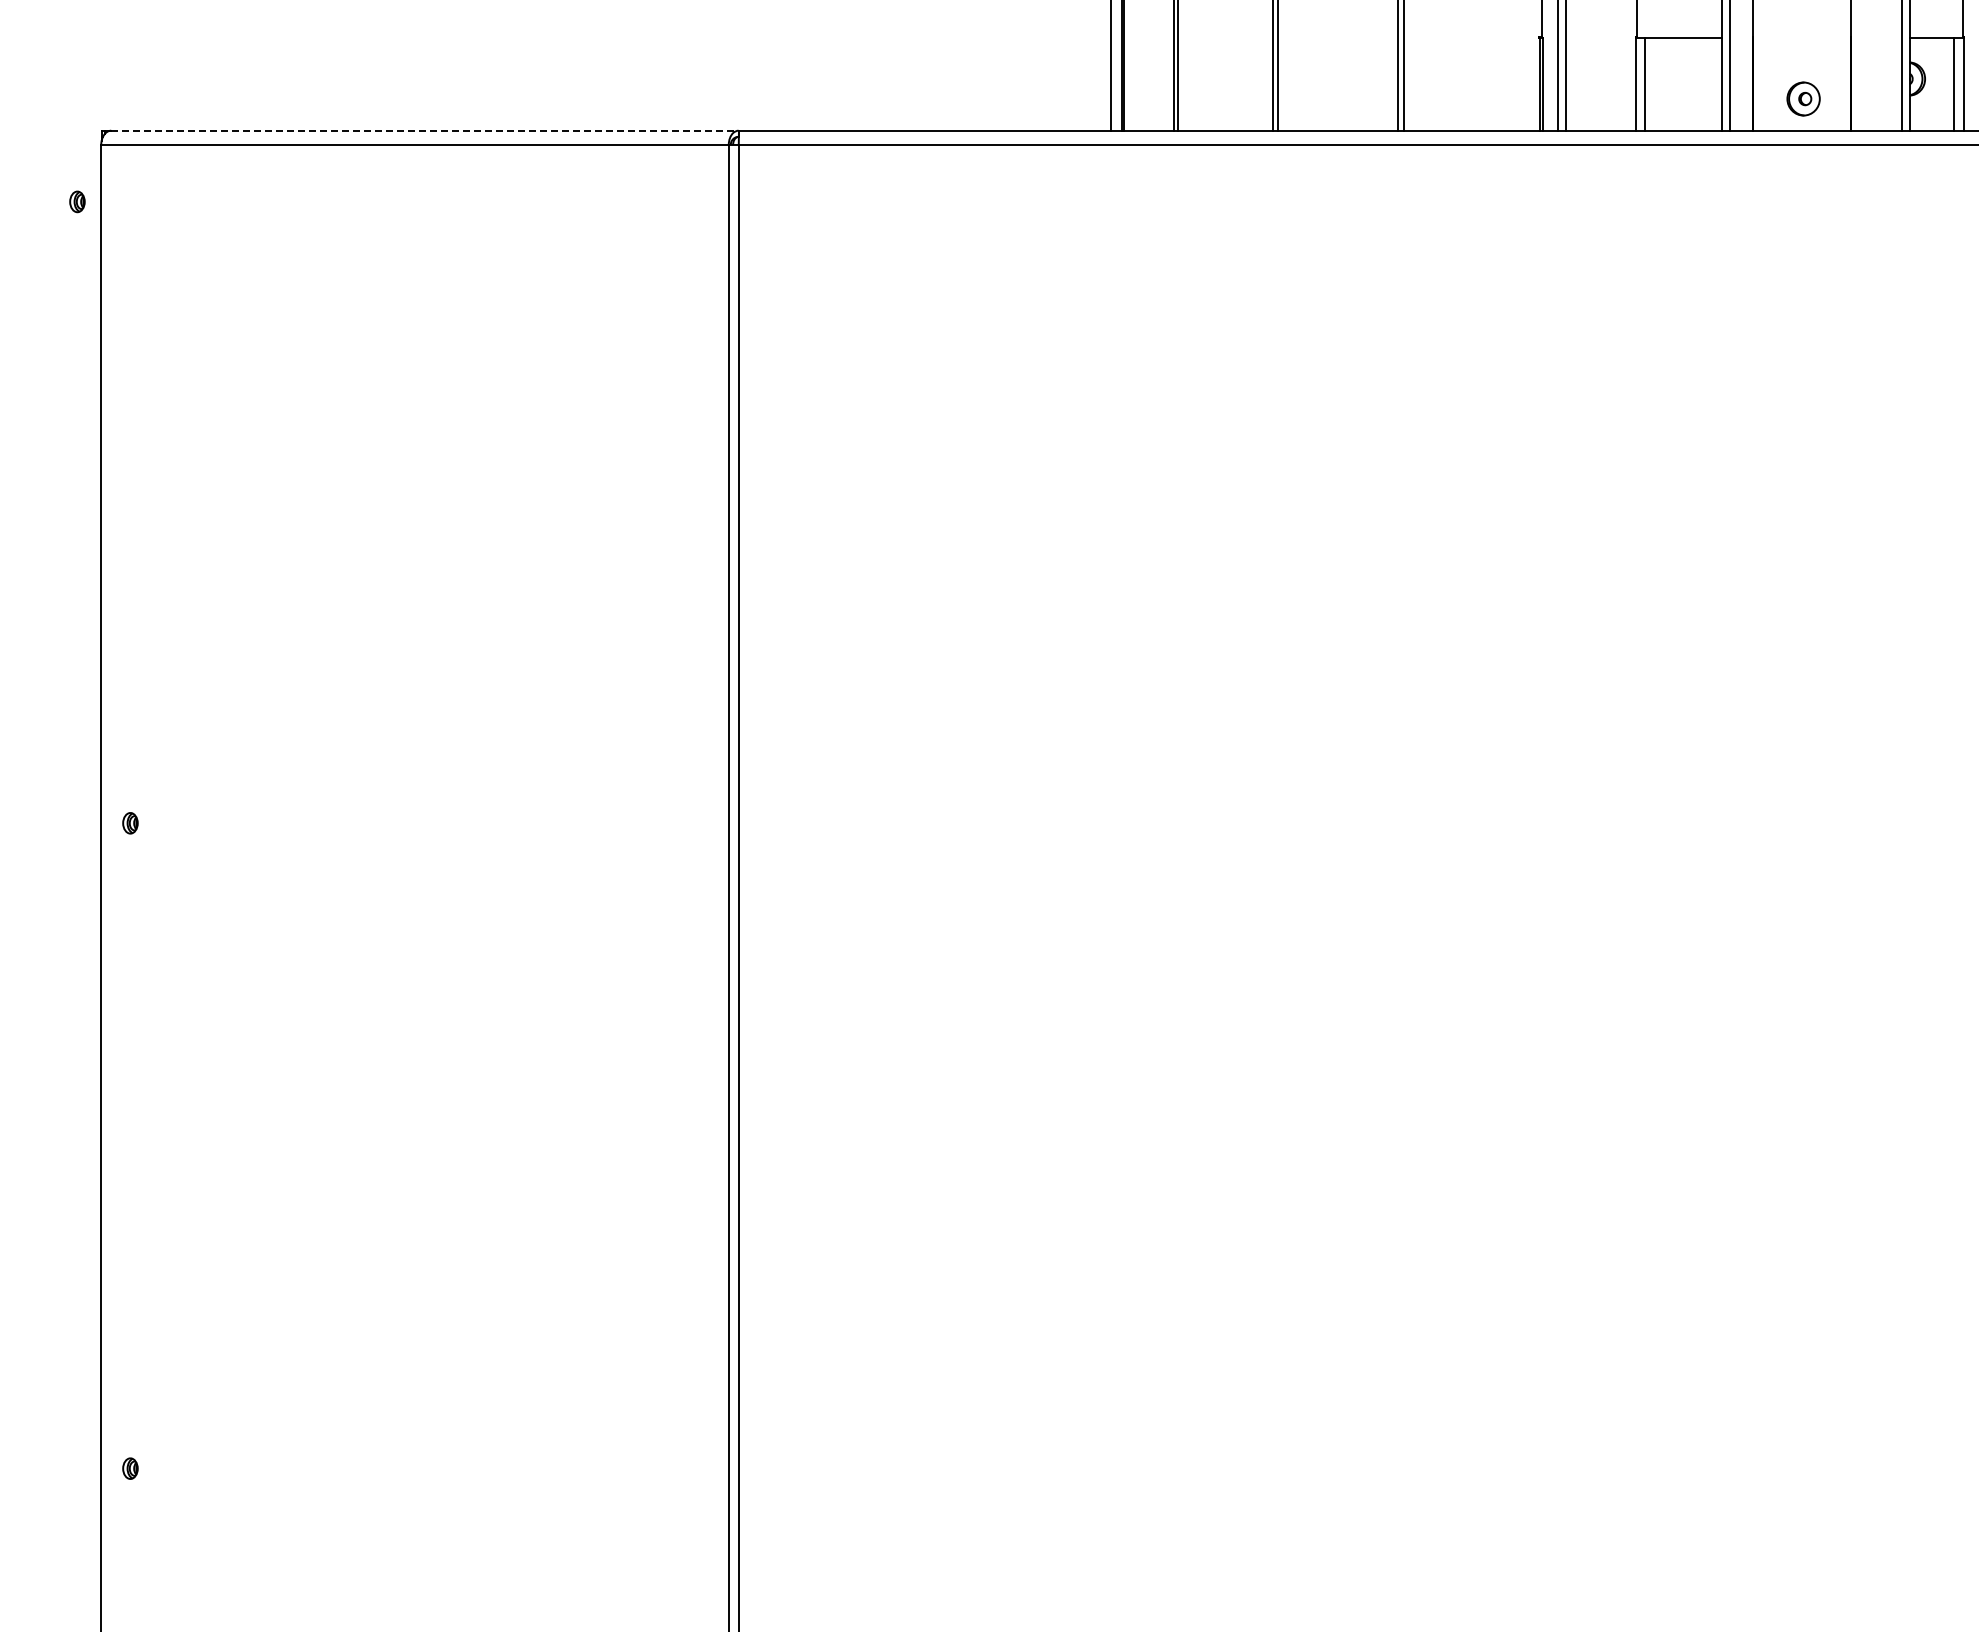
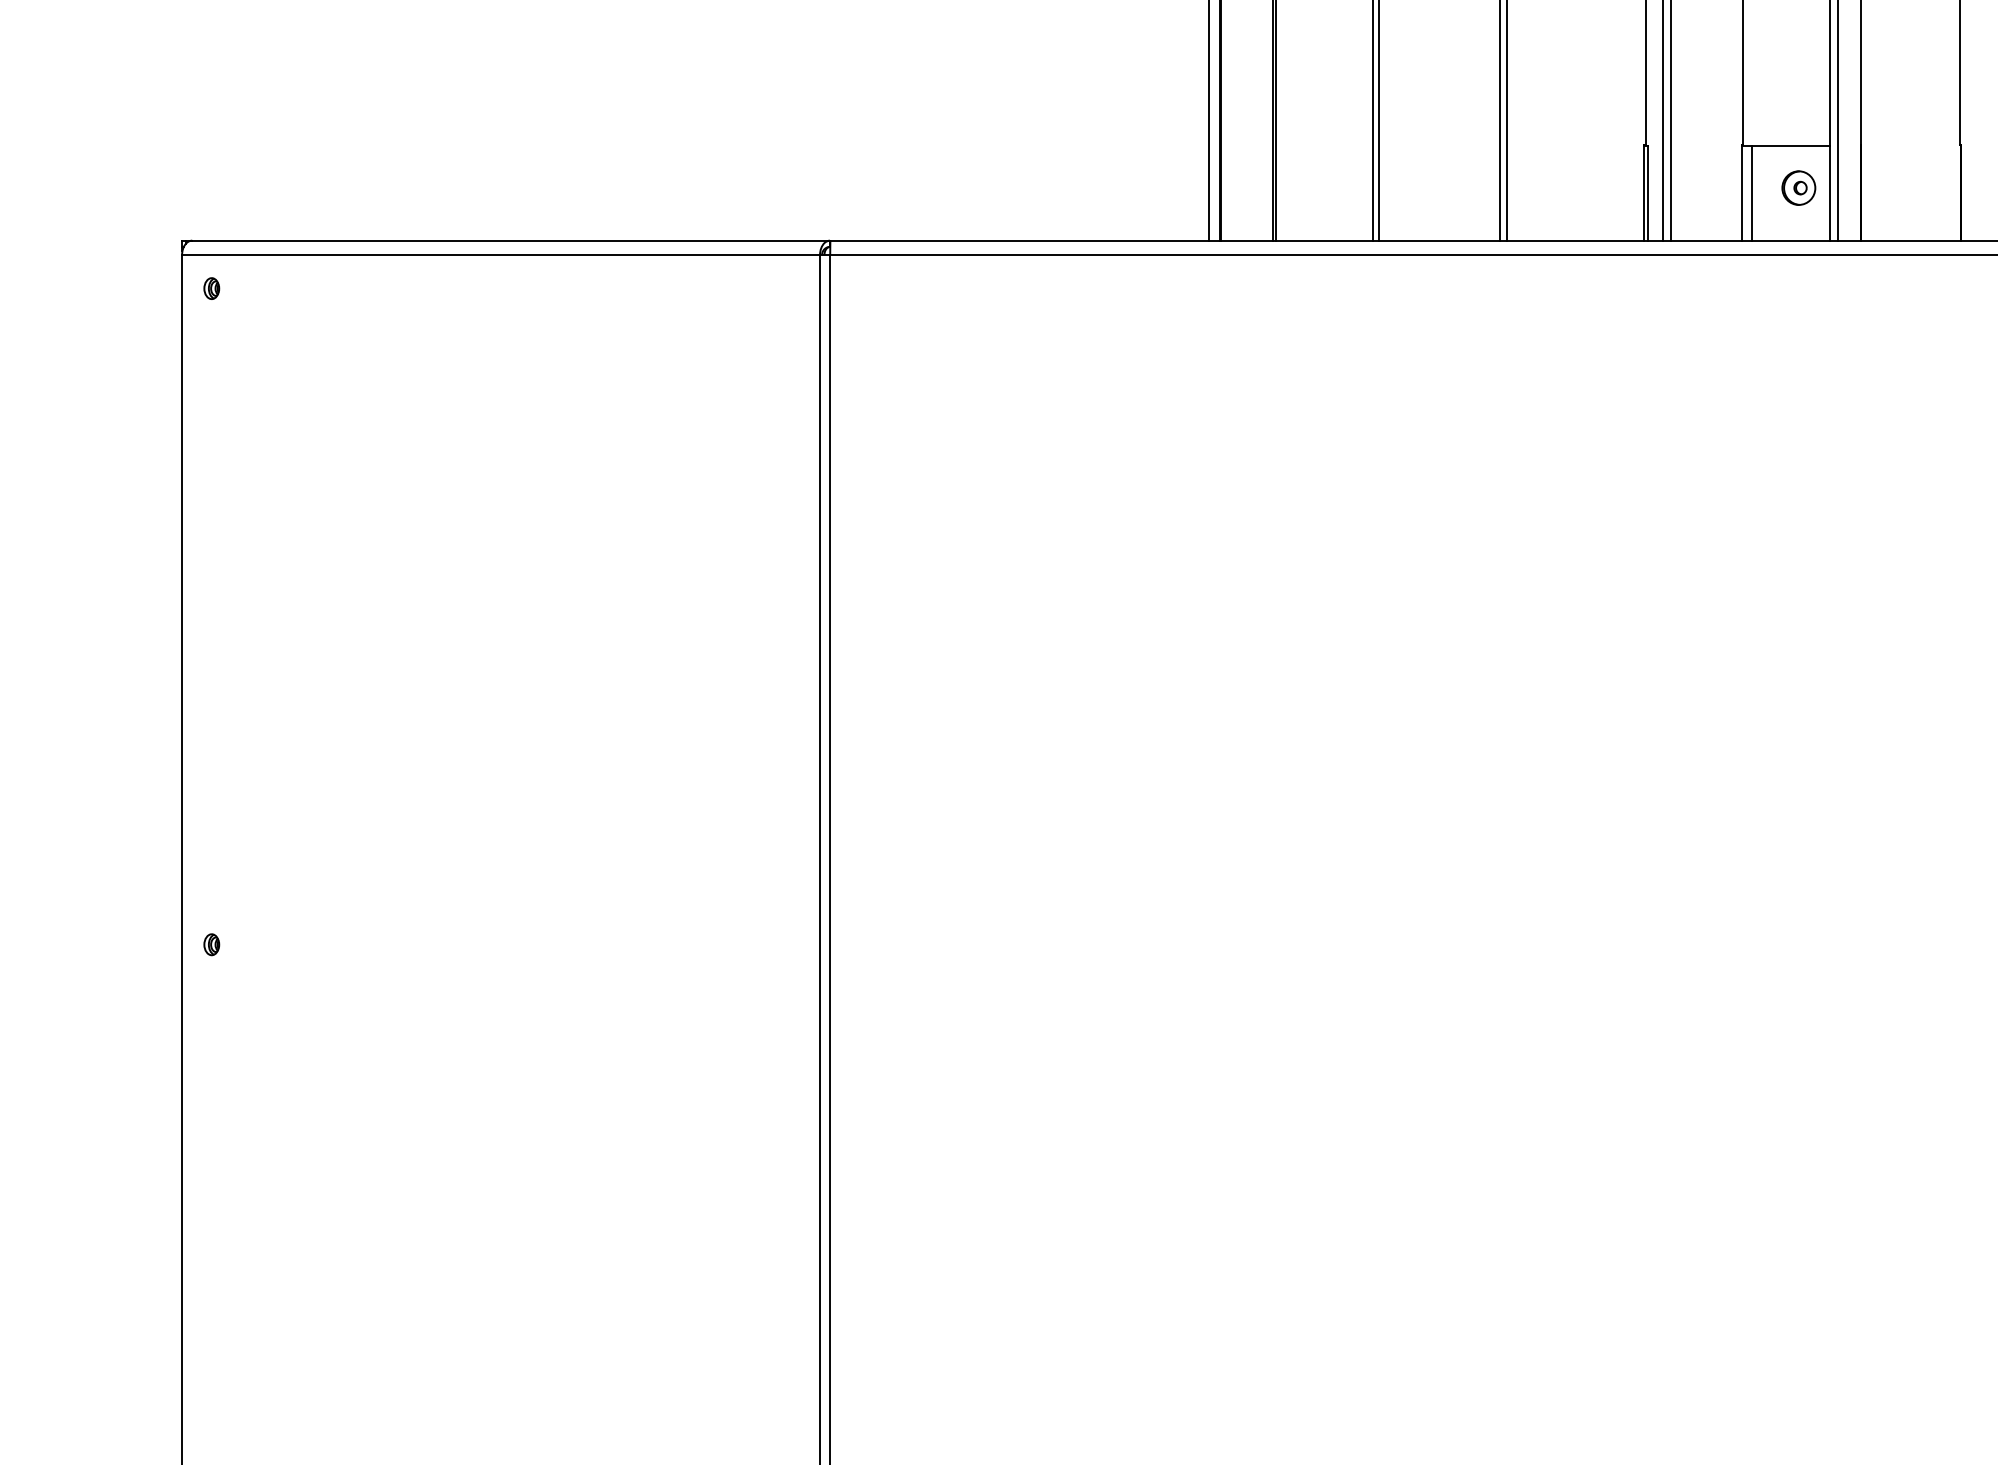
part: (1803, 98) -> (1798, 187), moved
line: (424, 130) -> (510, 240), dashed -> solid
part: (77, 201) -> (211, 288), moved

